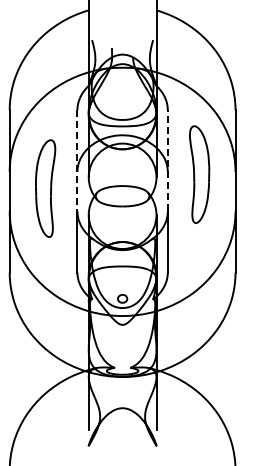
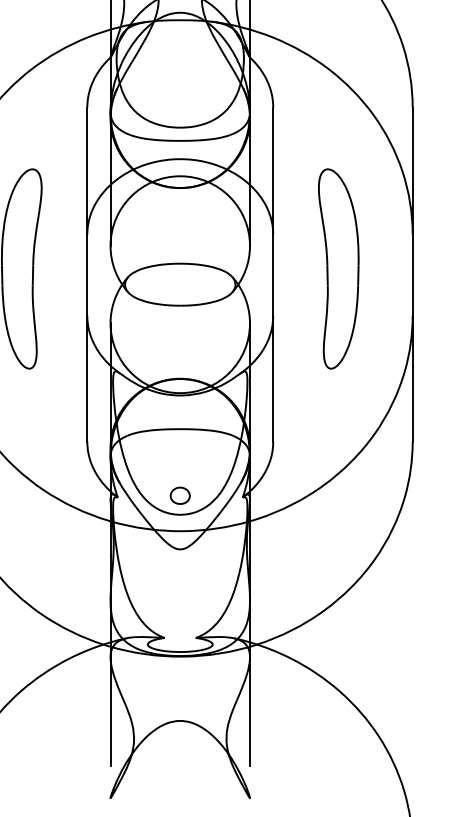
line: (77, 160) -> (87, 211), dashed -> solid
line: (167, 160) -> (272, 211), dashed -> solid
part: (199, 174) -> (338, 268), moved

